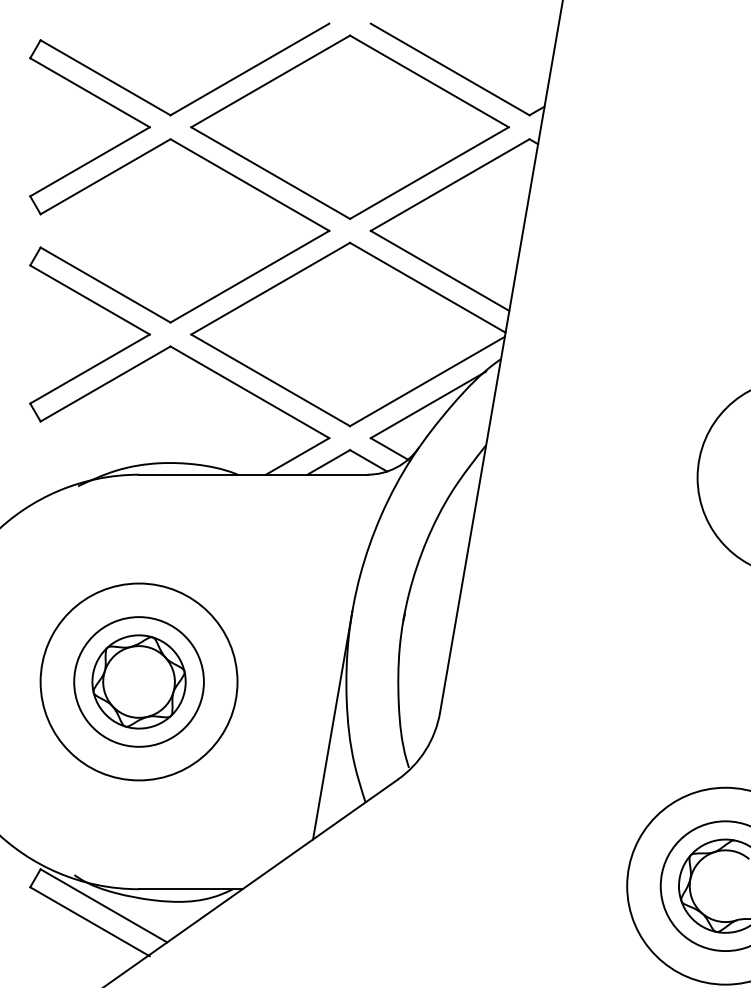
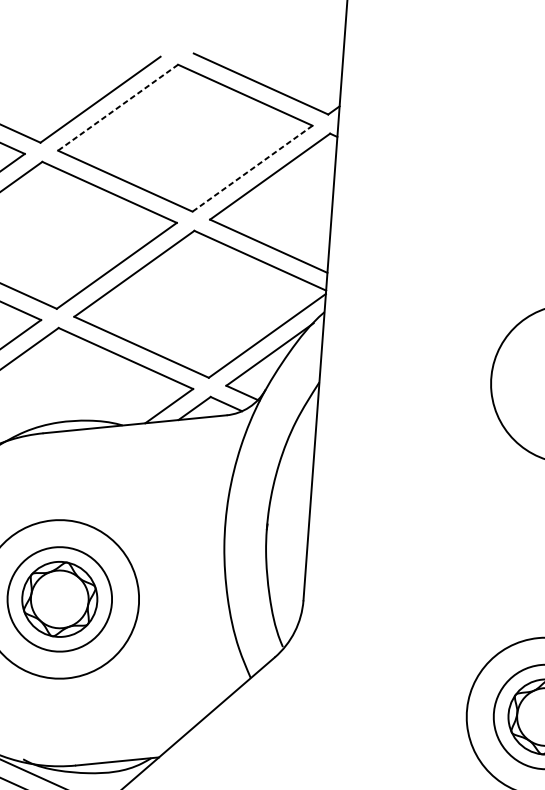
line: (270, 81) -> (117, 107), solid -> dashed
line: (429, 173) -> (252, 169), solid -> dashed
line: (332, 725) -> (218, 619), removed

